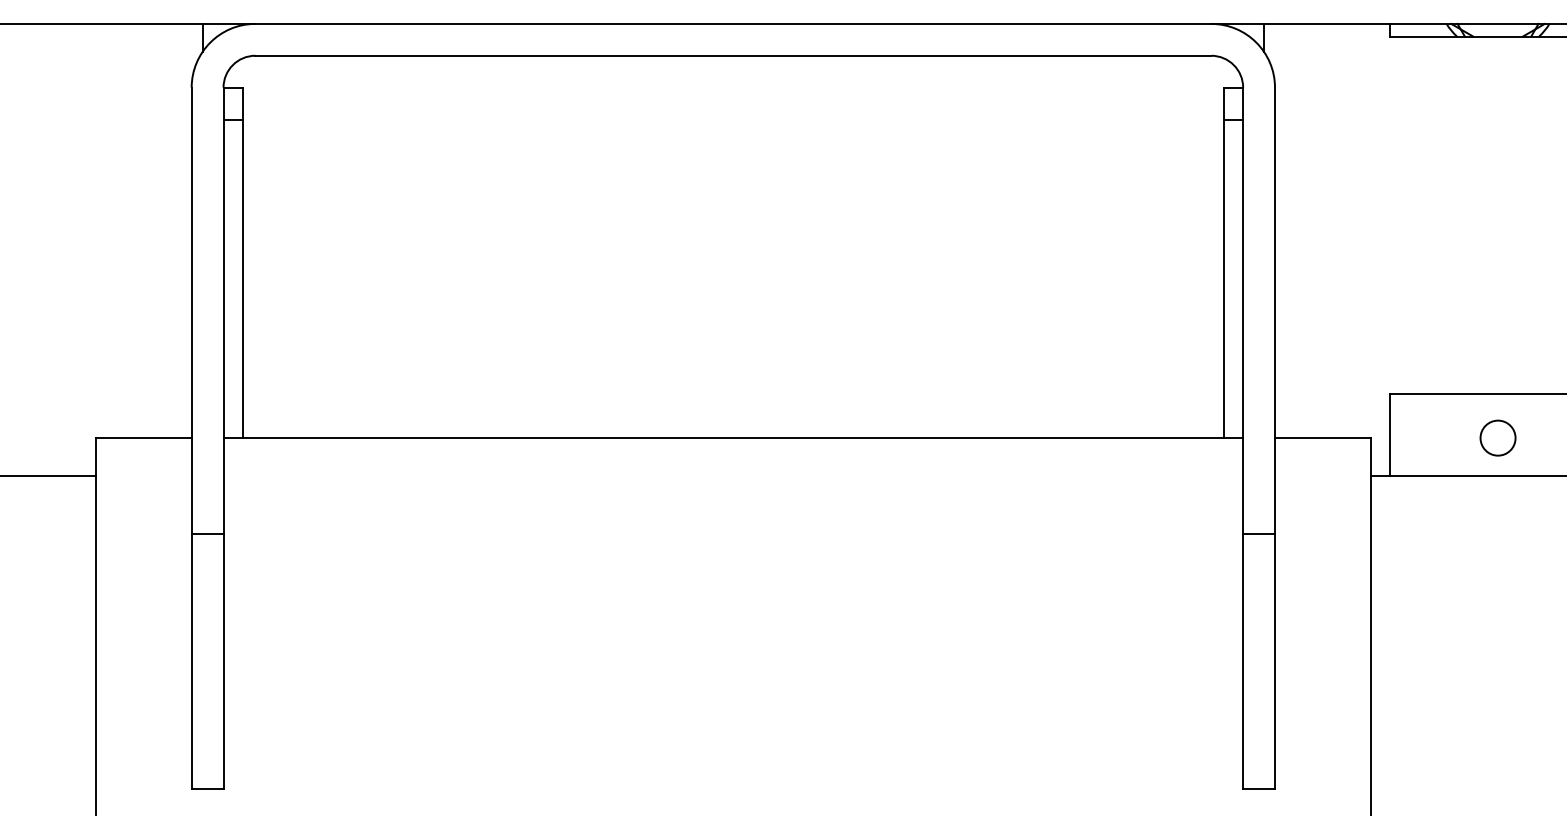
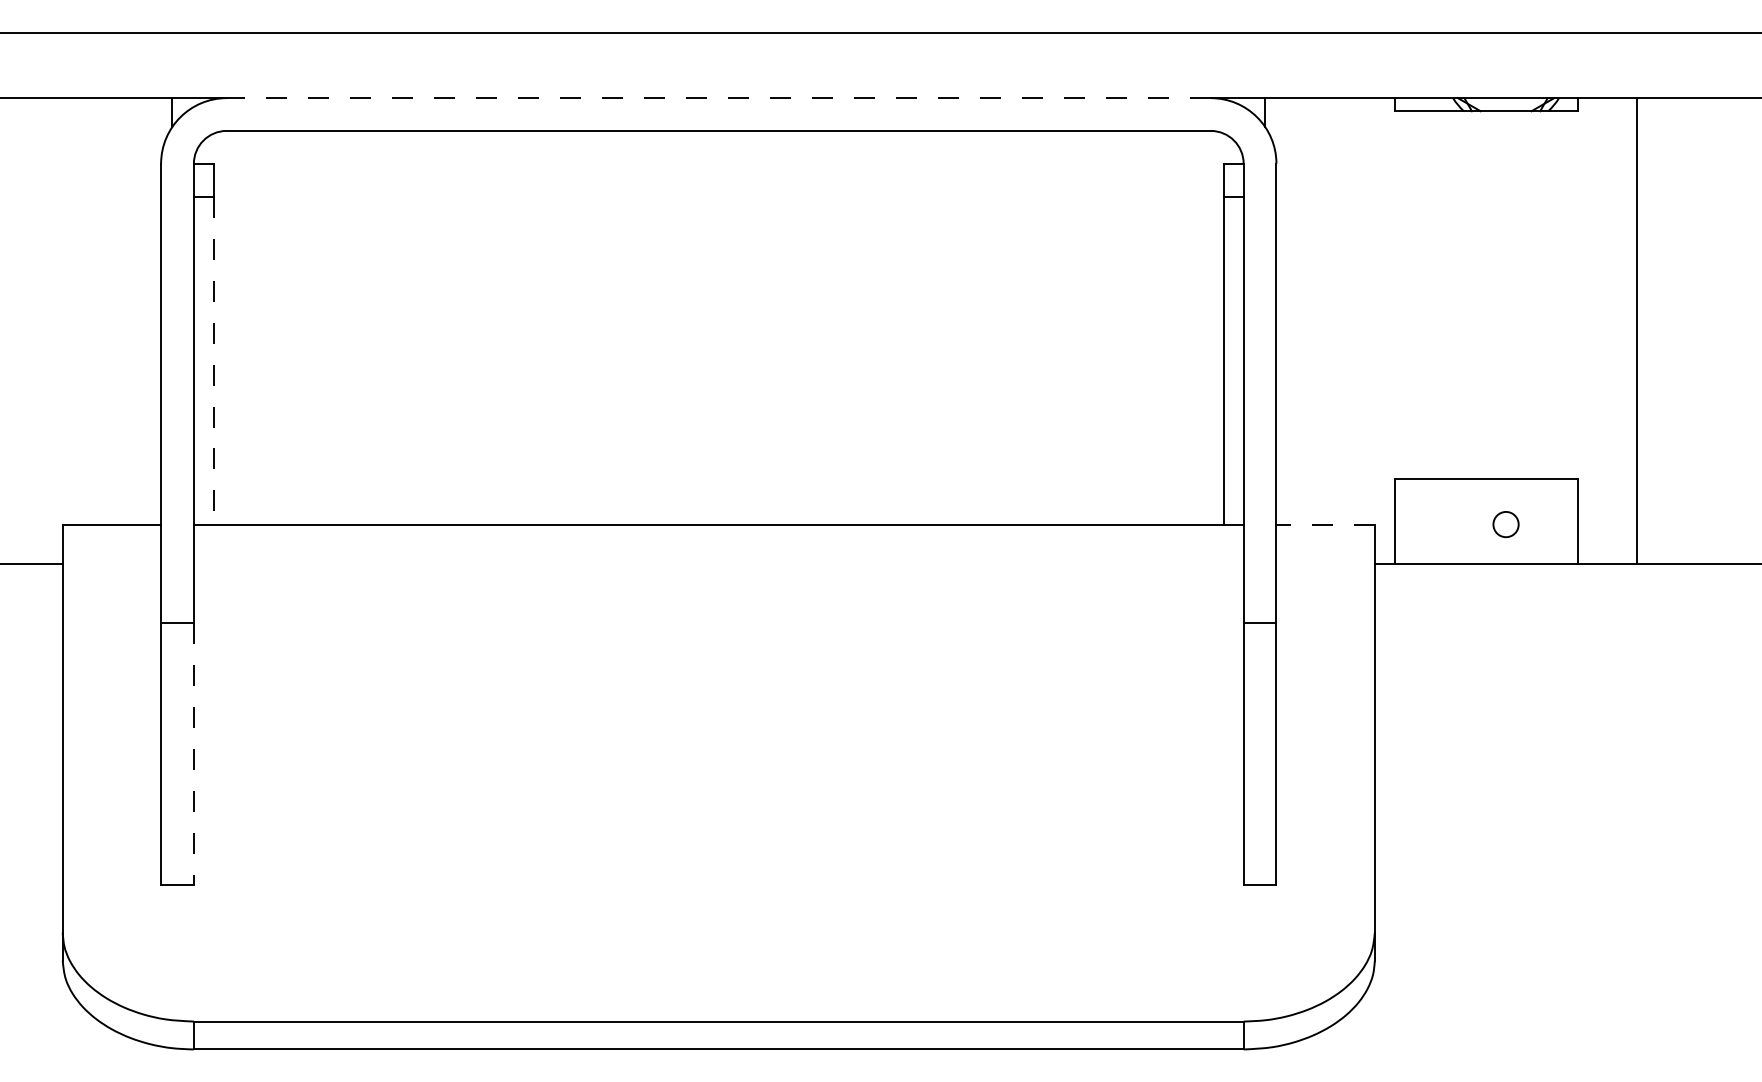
line: (733, 24) -> (718, 98), solid -> dashed
line: (242, 279) -> (213, 361), solid -> dashed
line: (1322, 438) -> (1325, 524), solid -> dashed
circle: (1497, 438) -> (1505, 524), size x0.7
line: (223, 661) -> (193, 754), solid -> dashed

